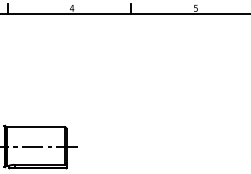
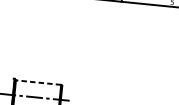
line: (35, 127) -> (38, 82), solid -> dashed

